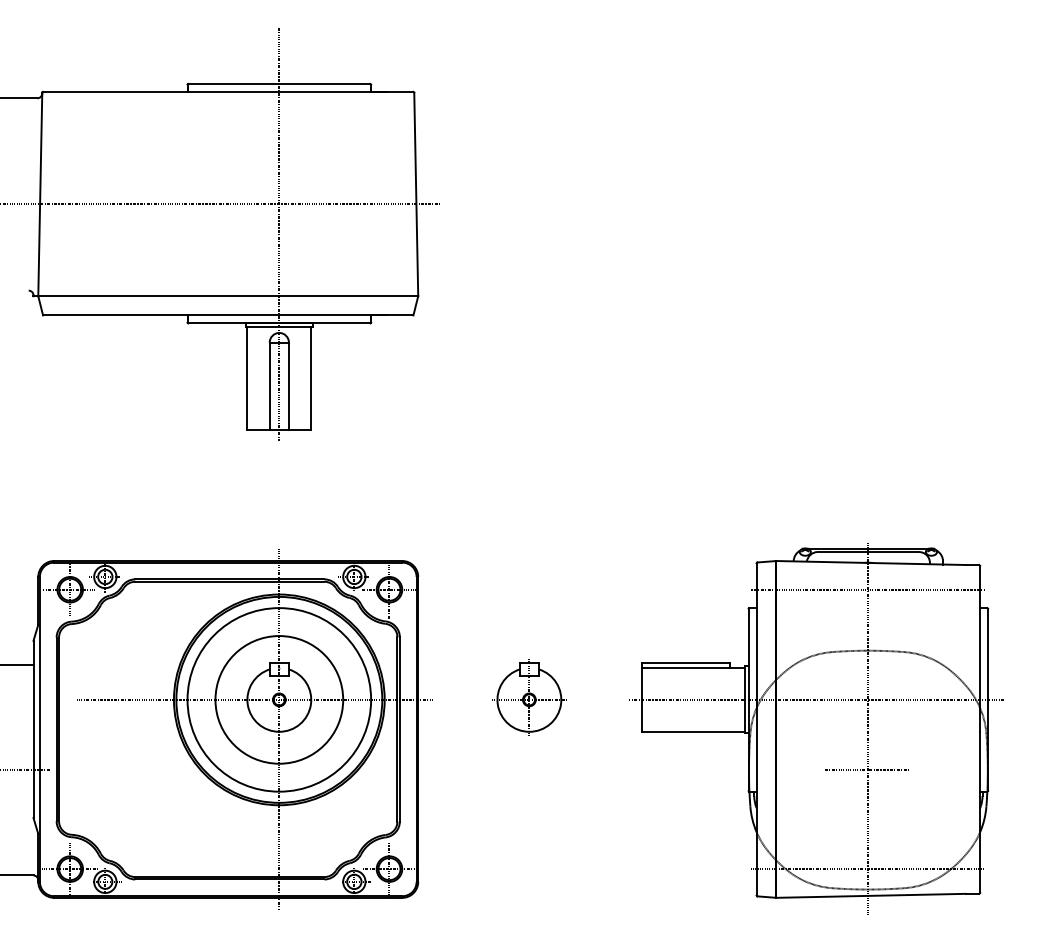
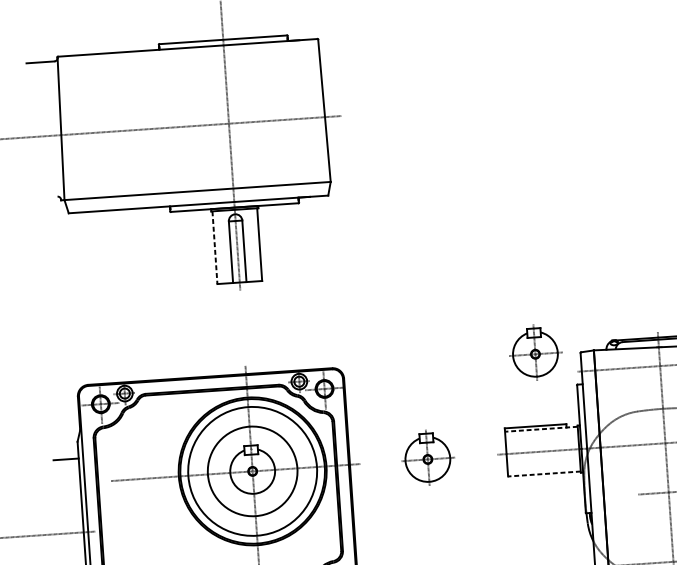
line: (247, 378) -> (215, 247), solid -> dashed
part: (692, 558) -> (535, 352), added
line: (693, 667) -> (541, 428), solid -> dashed
line: (693, 731) -> (544, 473), solid -> dashed

